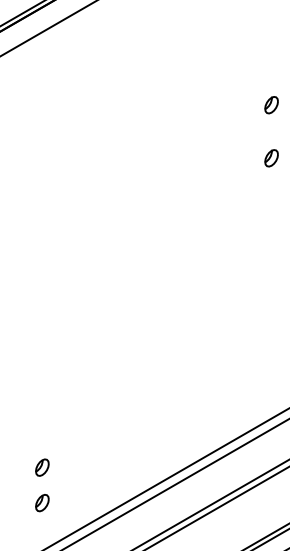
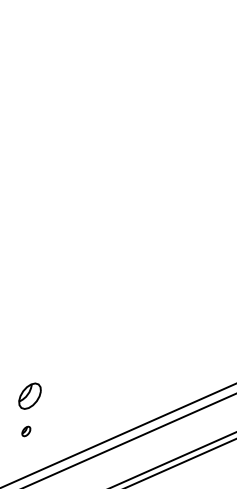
part: (42, 467) -> (30, 395), size x1.6
part: (42, 503) -> (26, 431), size x0.6

